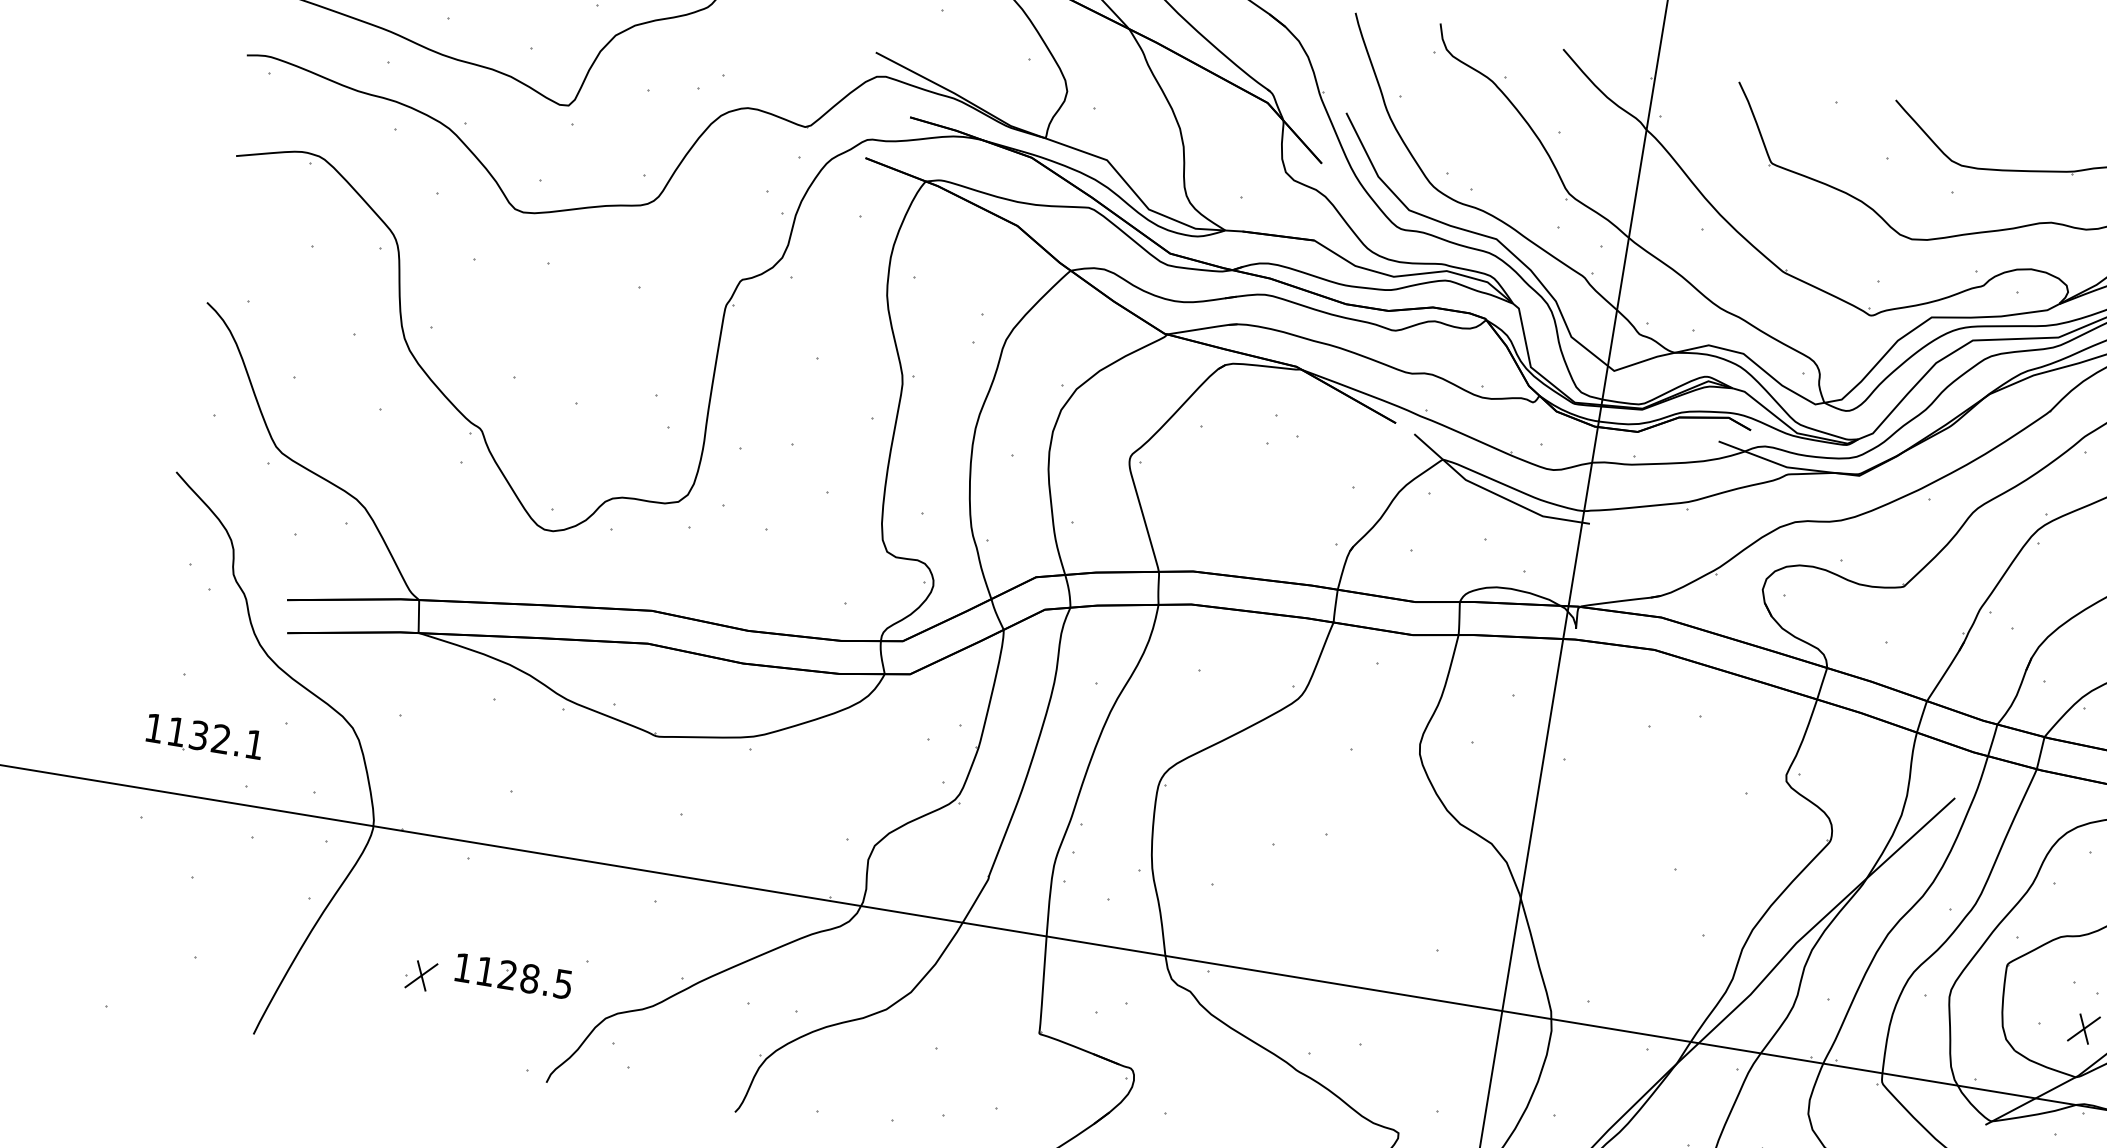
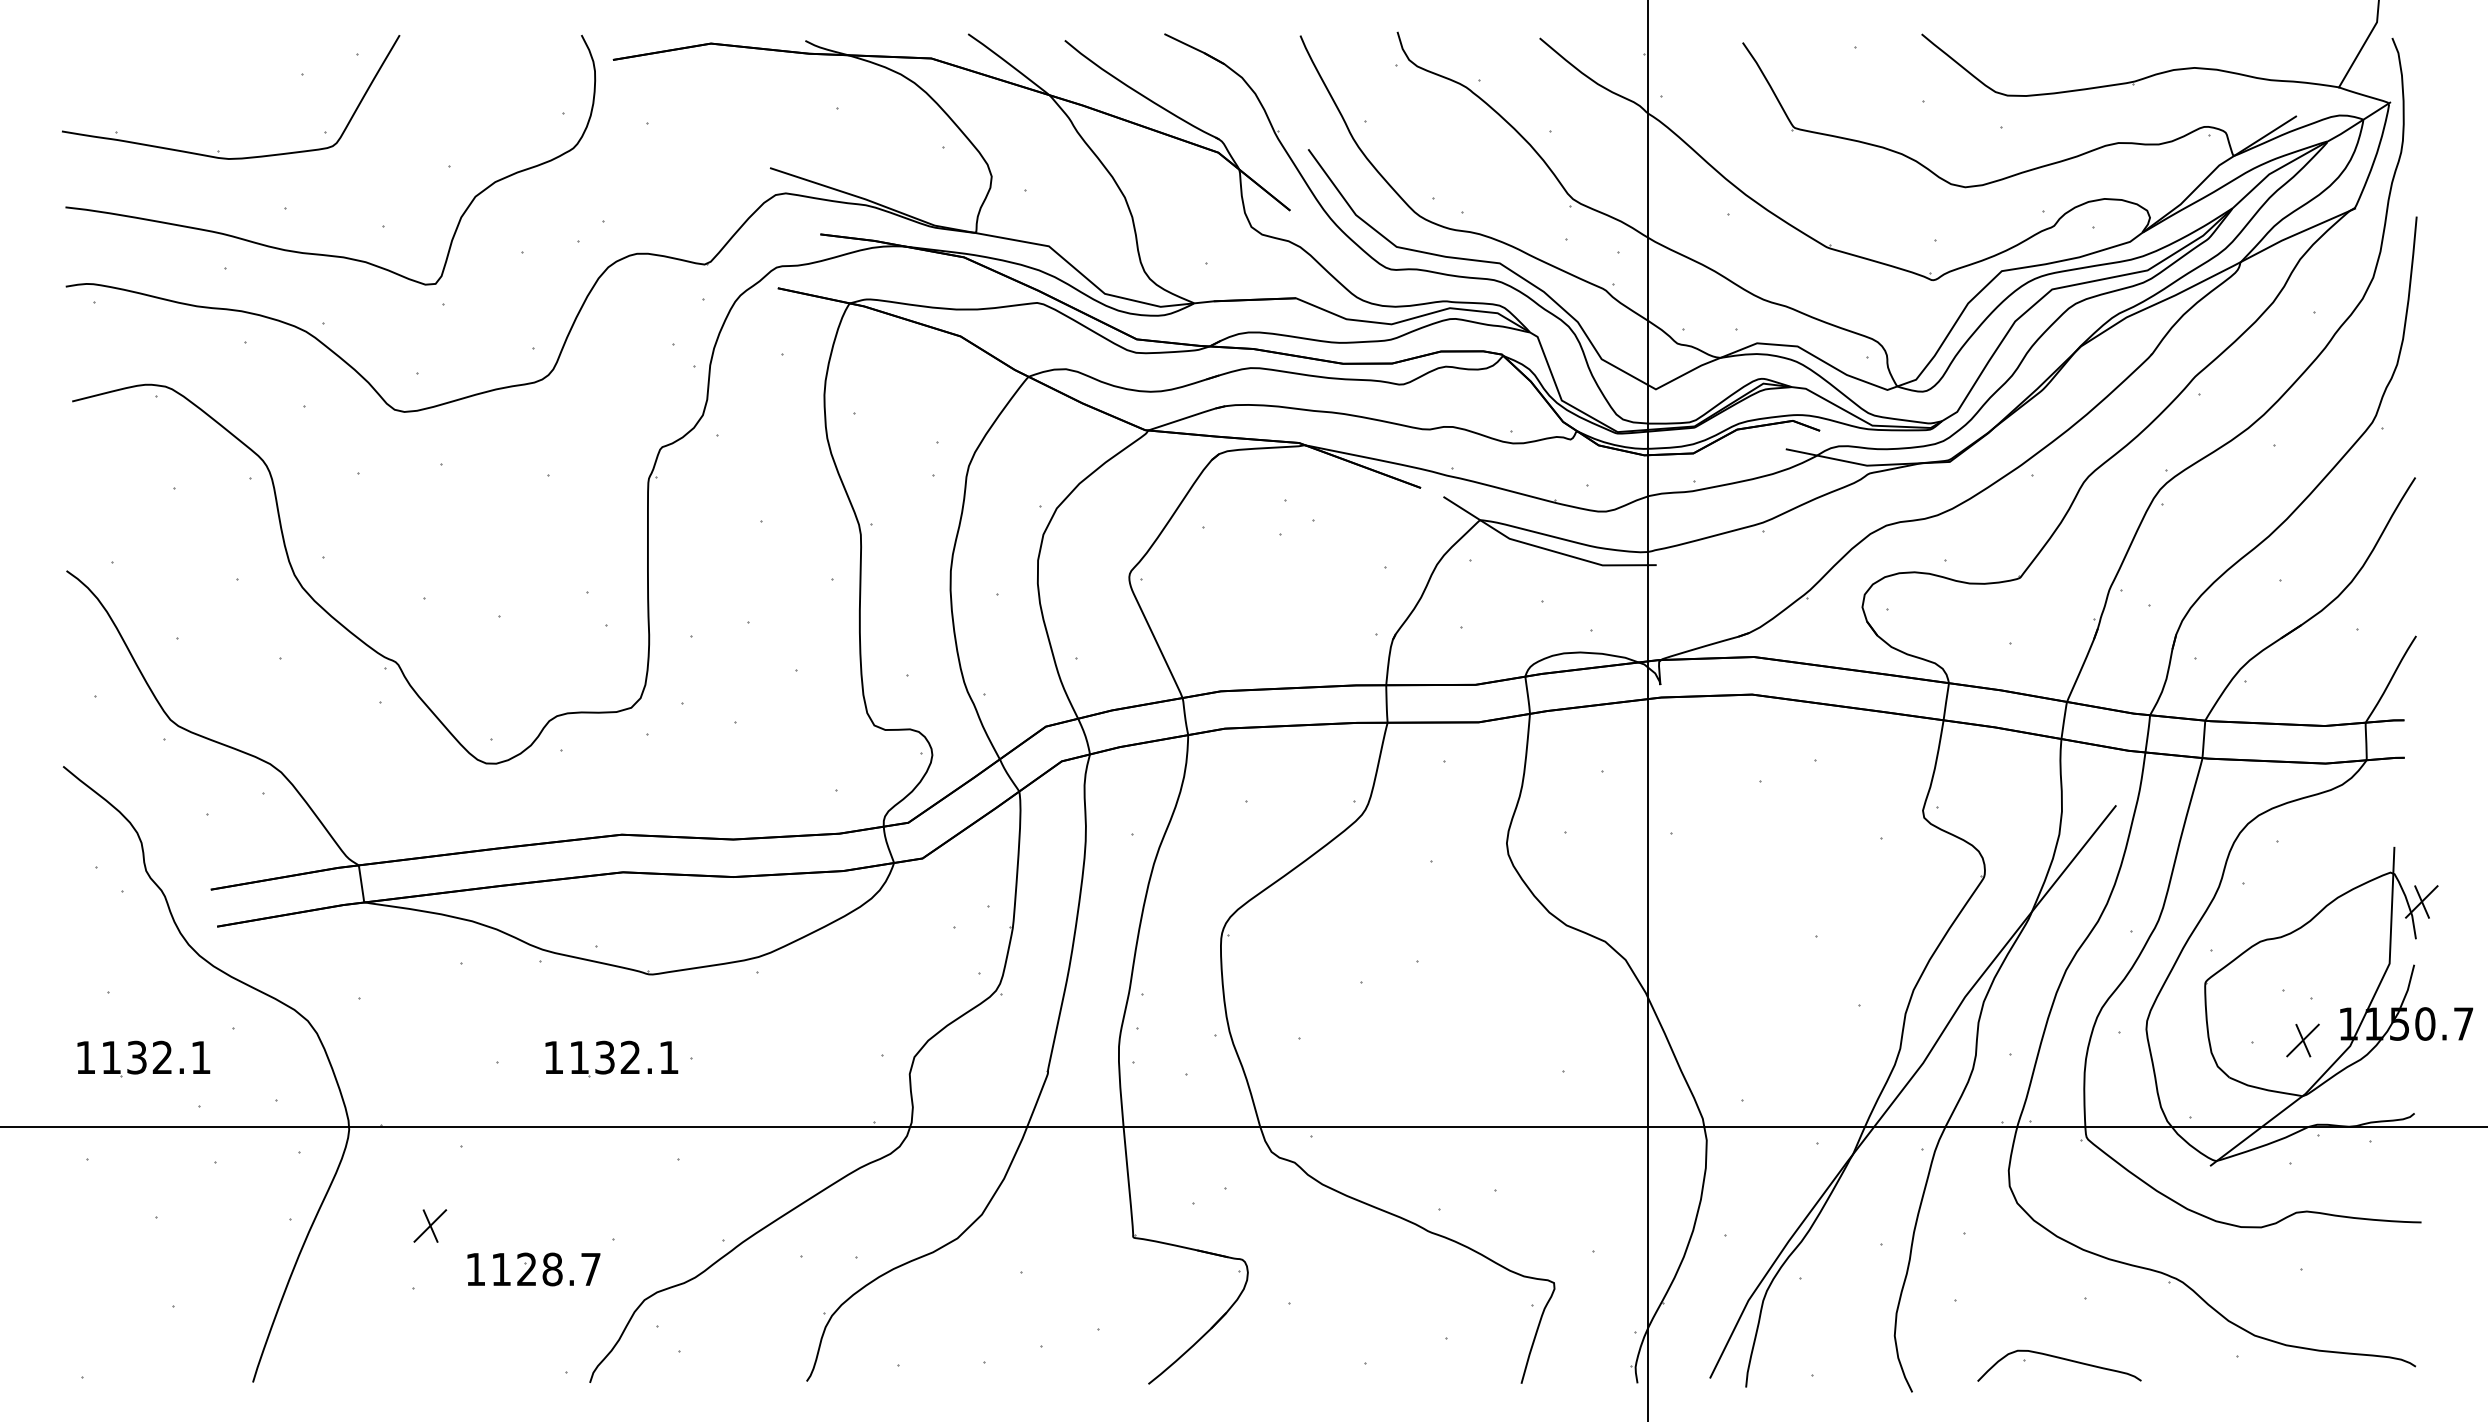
part: (611, 803) -> (611, 1058), added
part: (421, 975) -> (430, 1225), moved
text: (563, 984) -> (590, 1269), 1128.5 -> 1128.7

